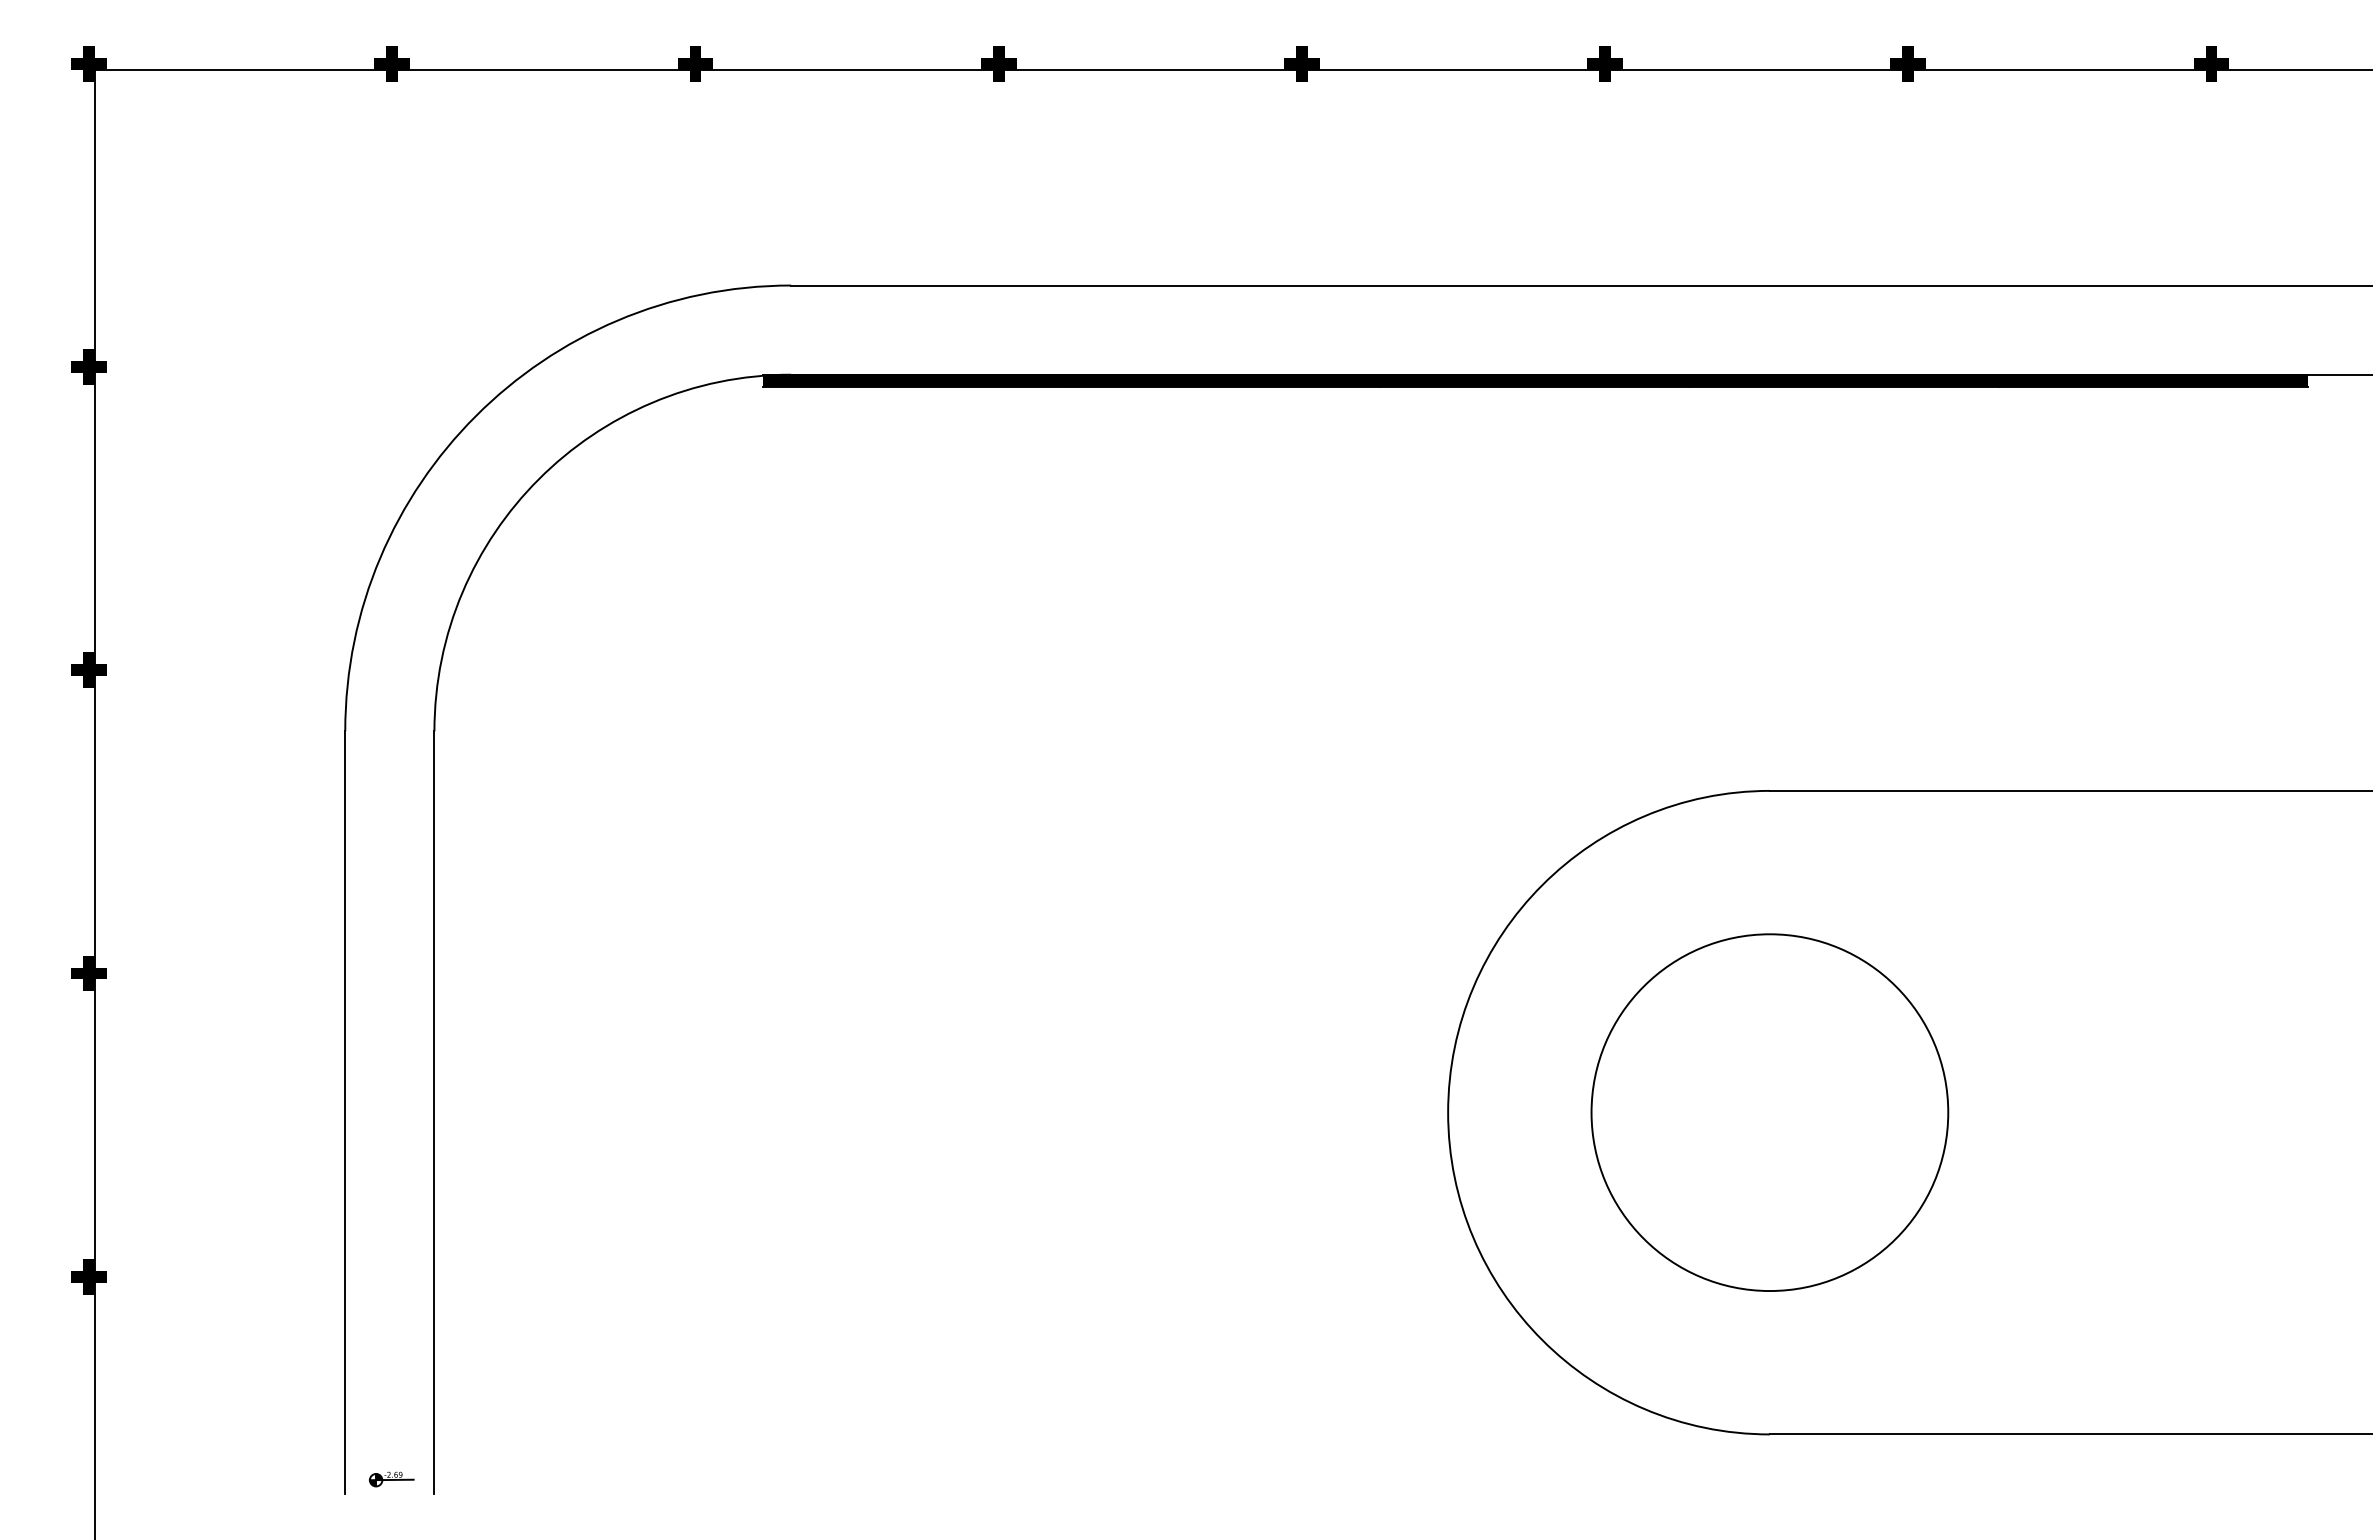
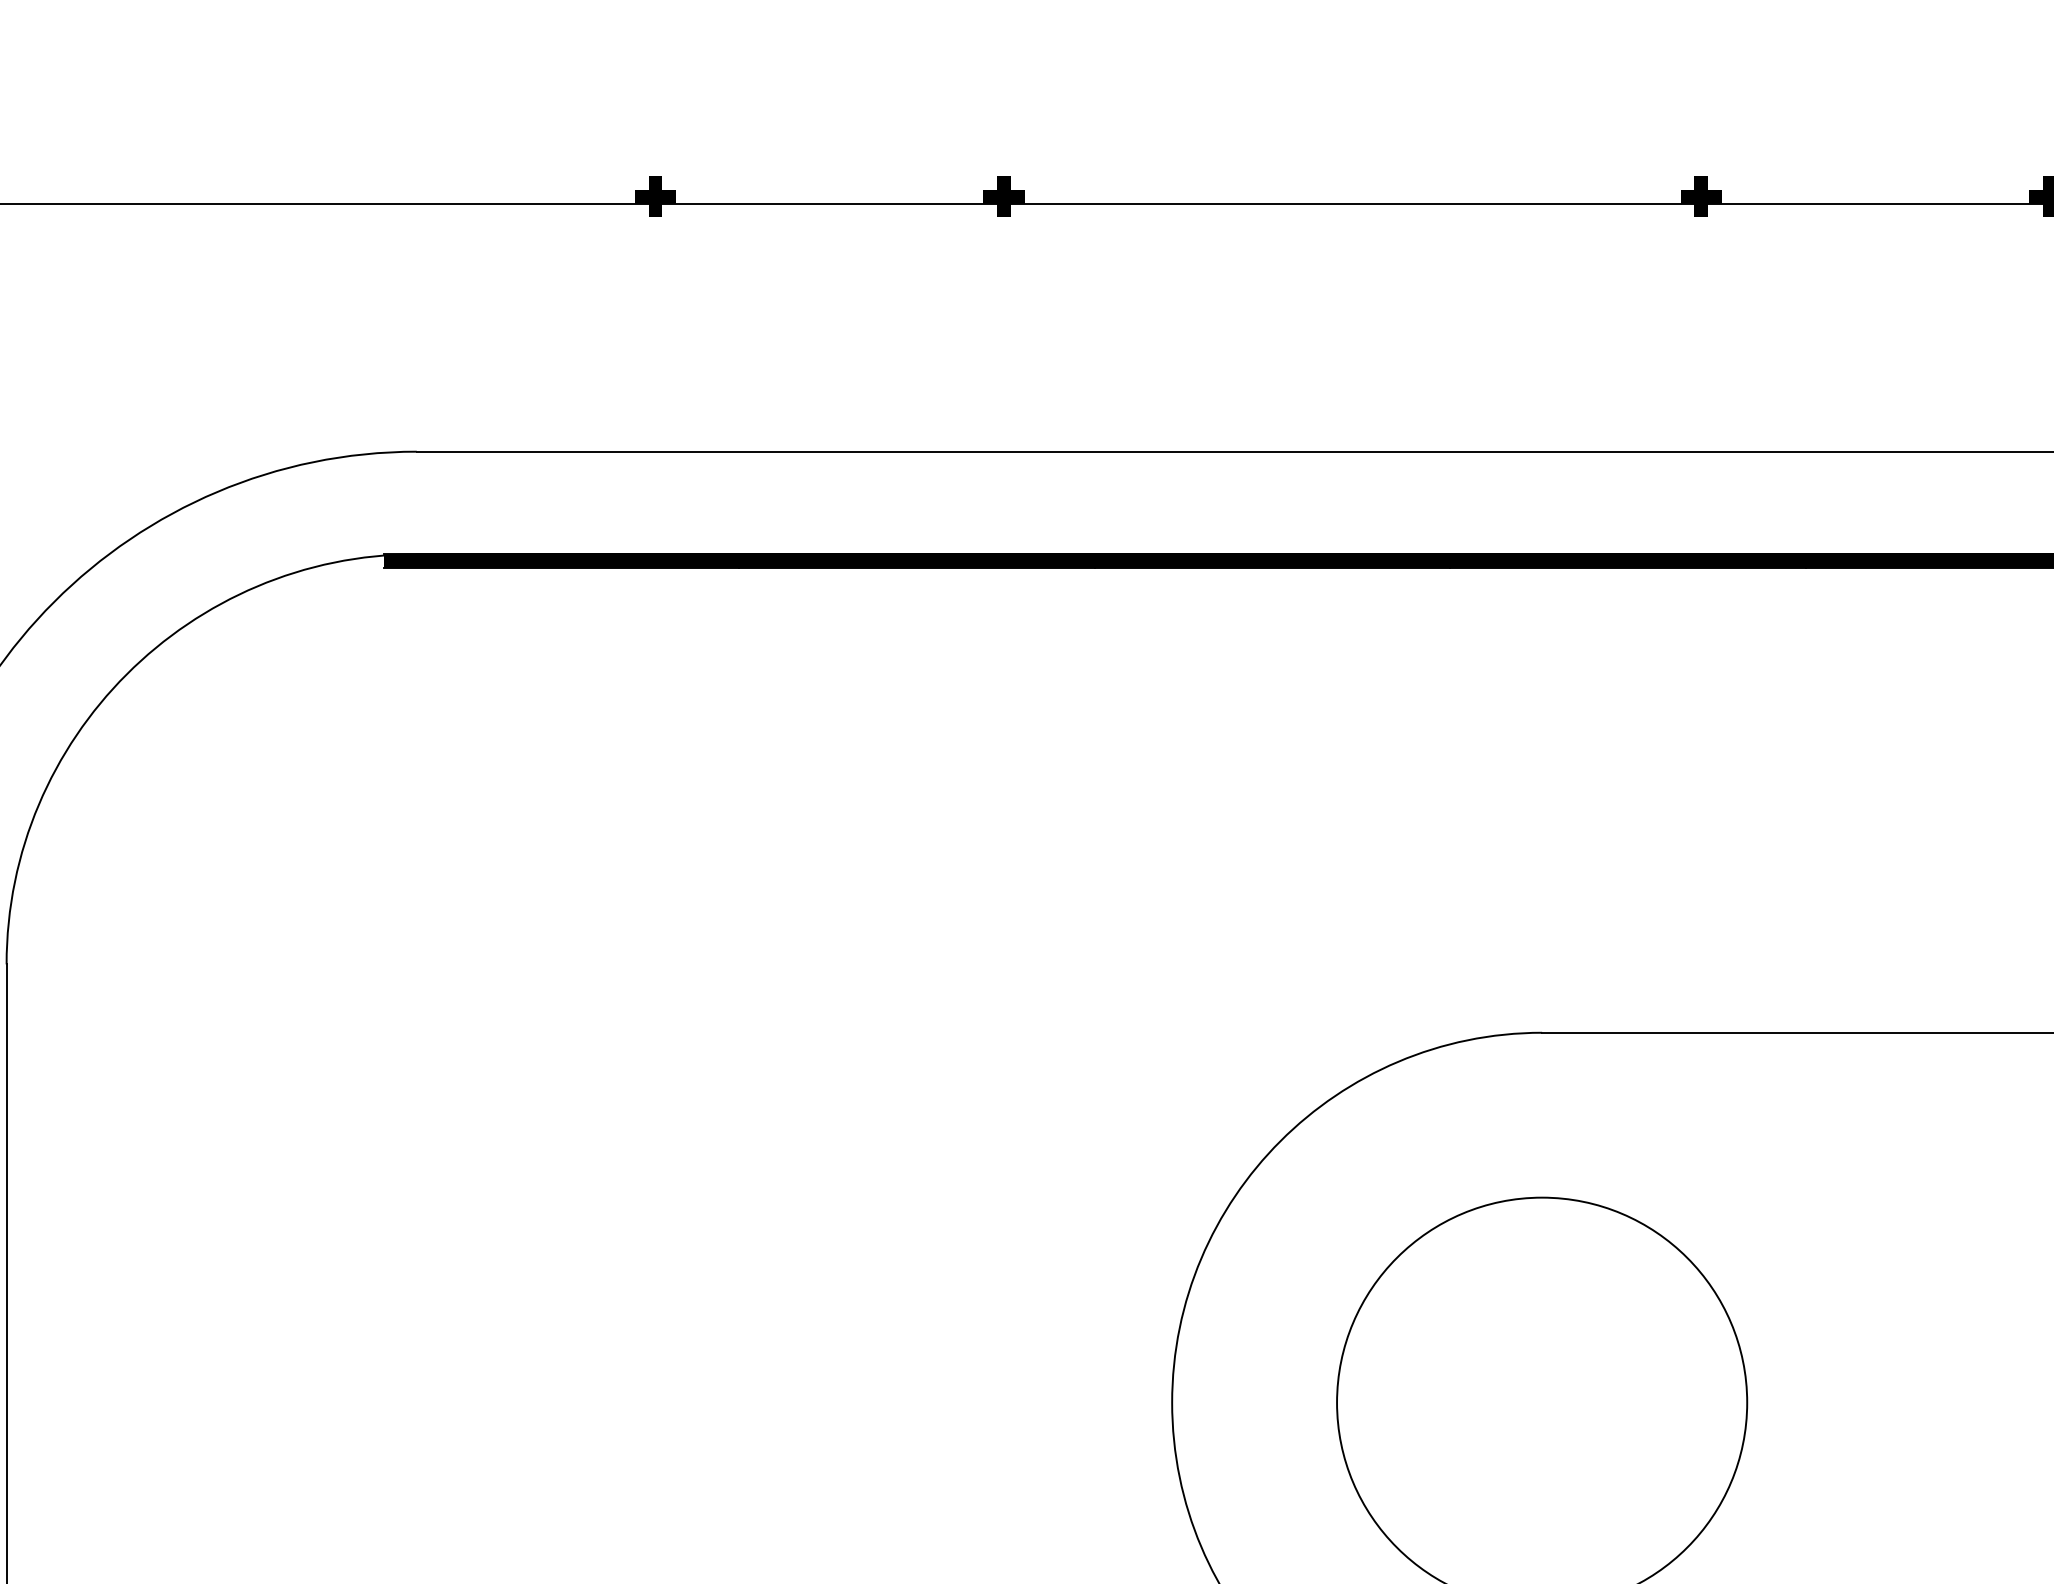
fill: (695, 63) -> (306, 196), removed
fill: (1604, 63) -> (1351, 196), removed

